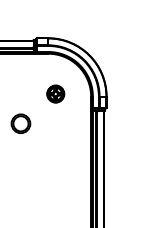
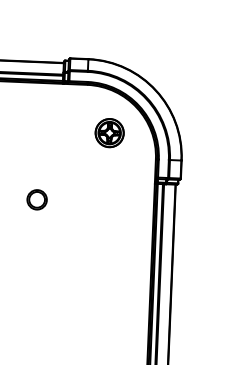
part: (55, 93) -> (109, 132), moved
circle: (20, 123) -> (36, 199), size x0.62

